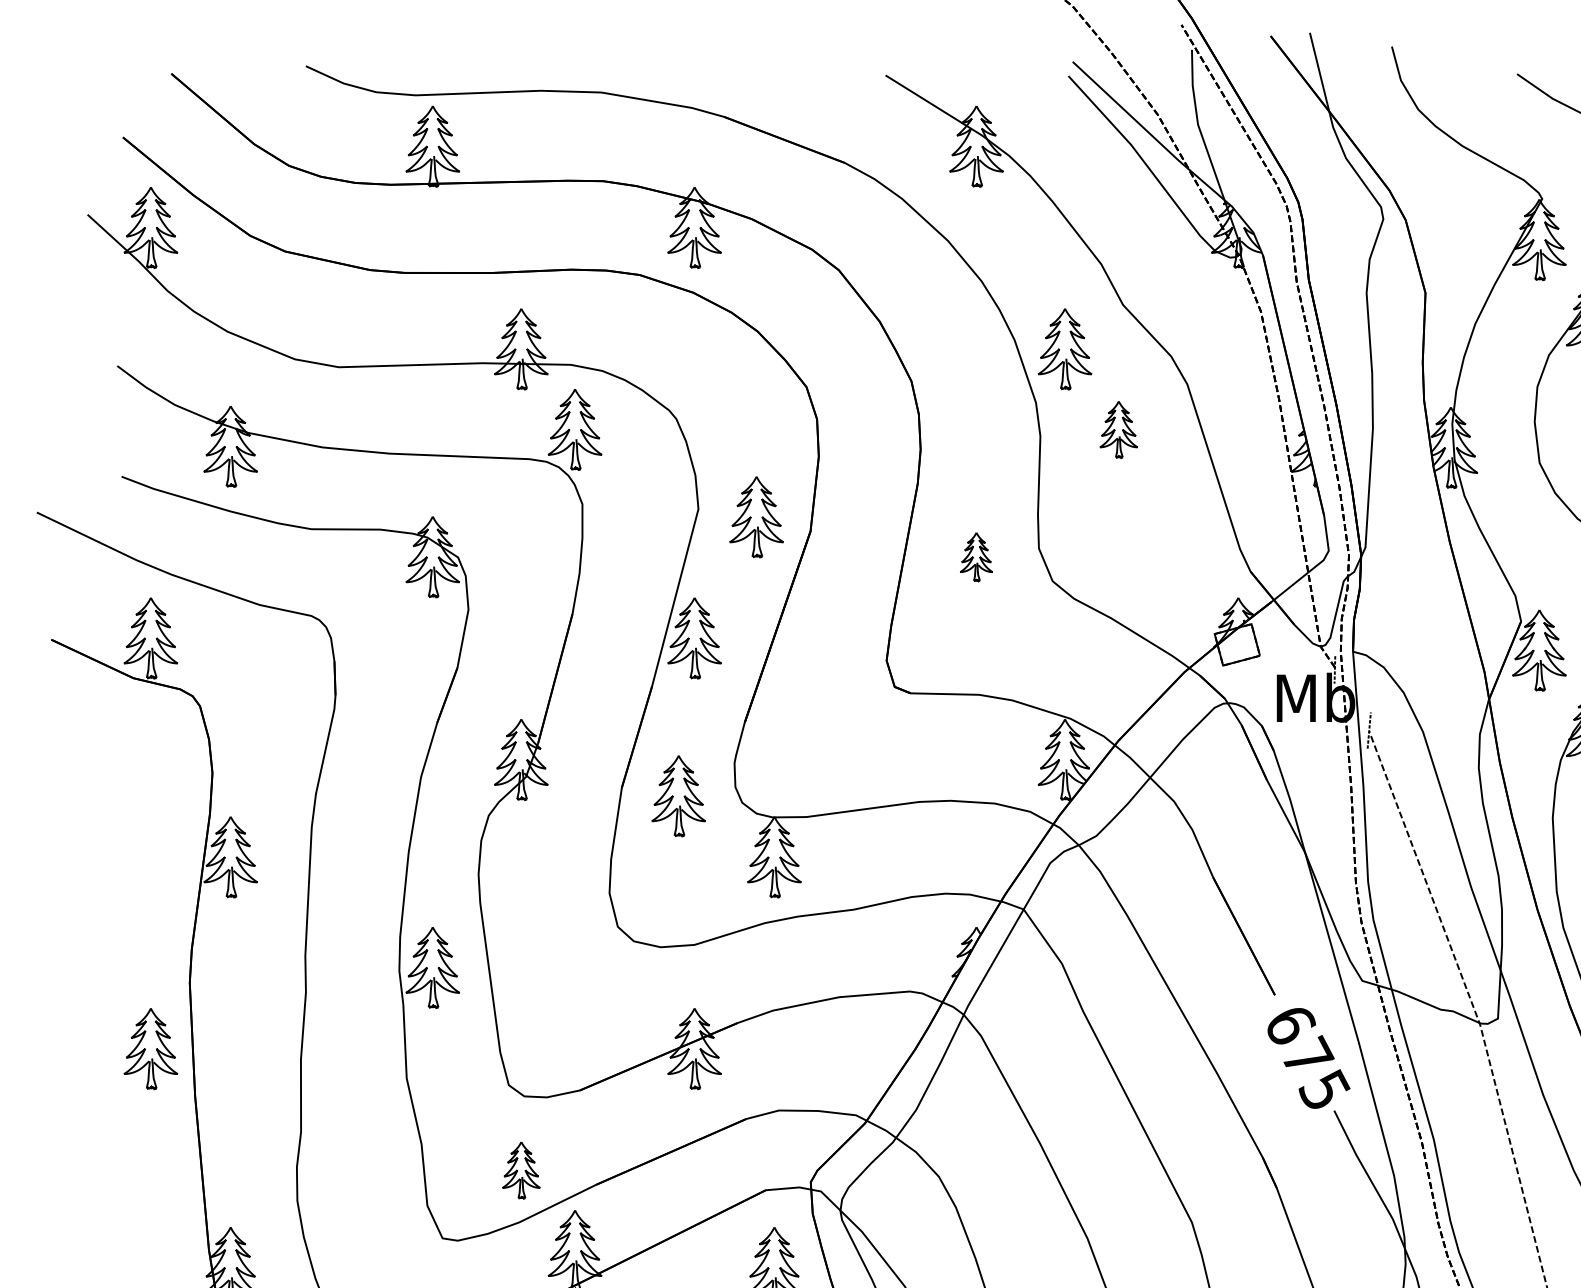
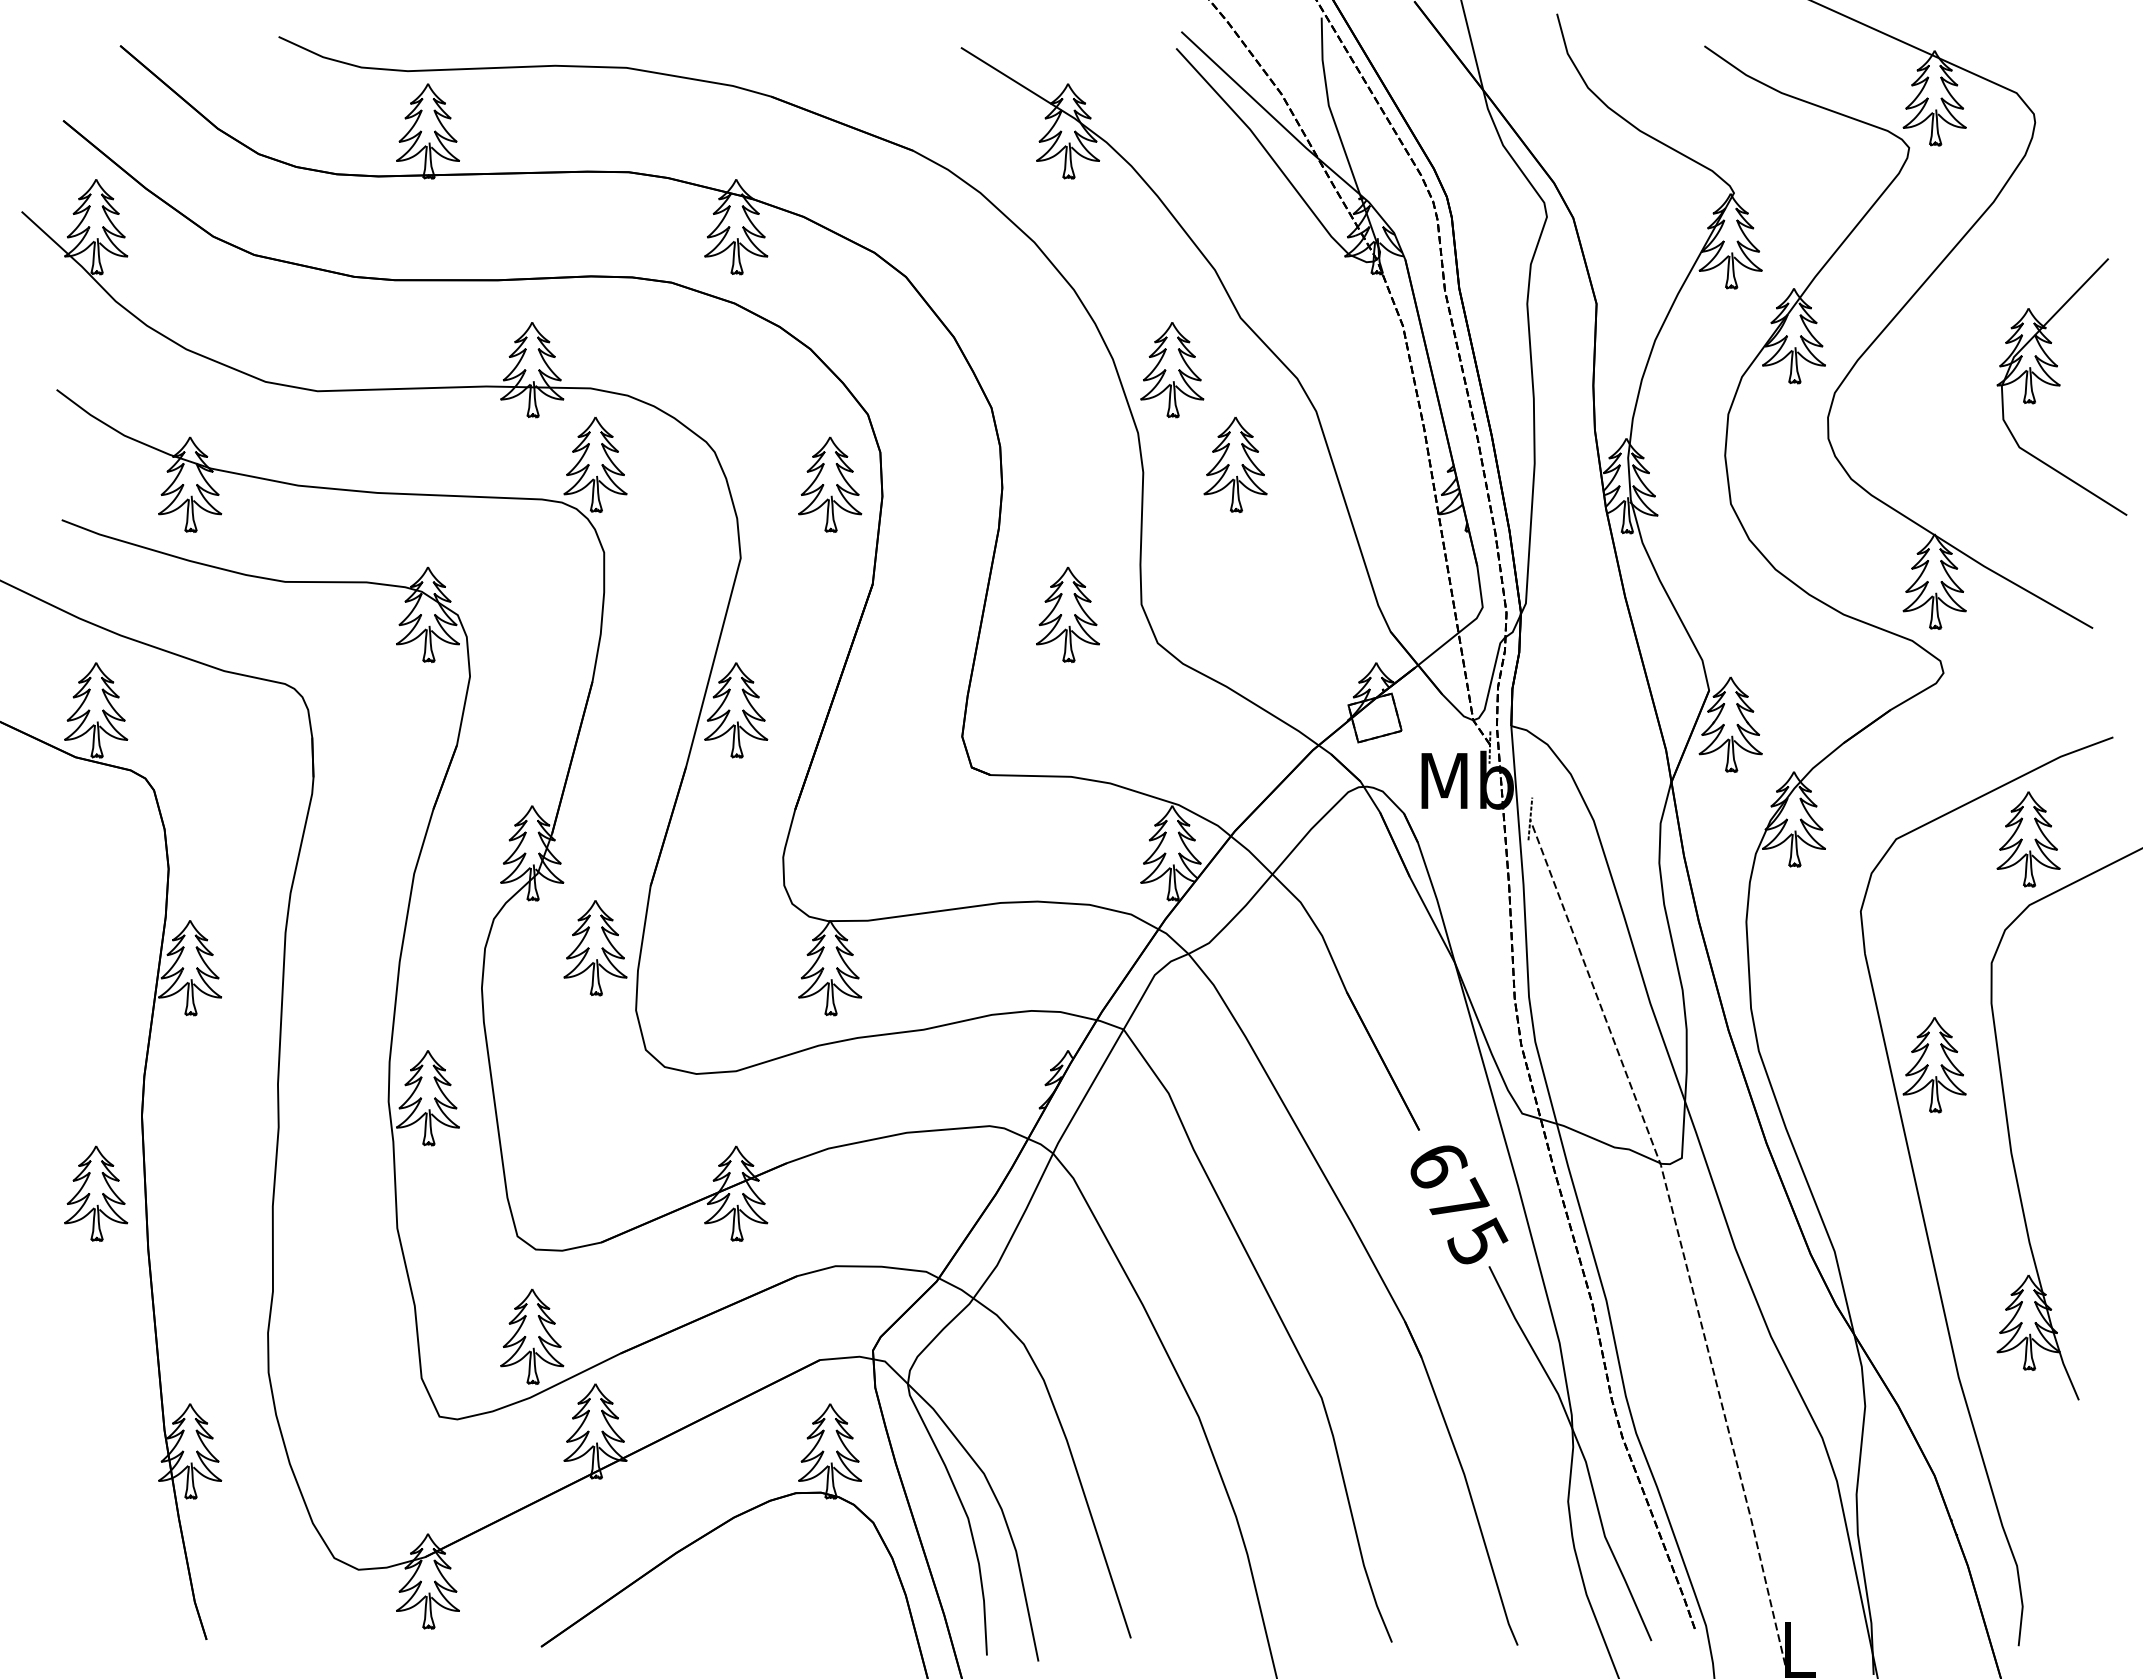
part: (1118, 429) -> (1235, 464), size x1.43
part: (756, 516) -> (830, 484), moved
part: (976, 556) -> (1067, 614), size x1.67
part: (678, 796) -> (595, 948), moved
part: (521, 1170) -> (532, 1336), size x1.43

